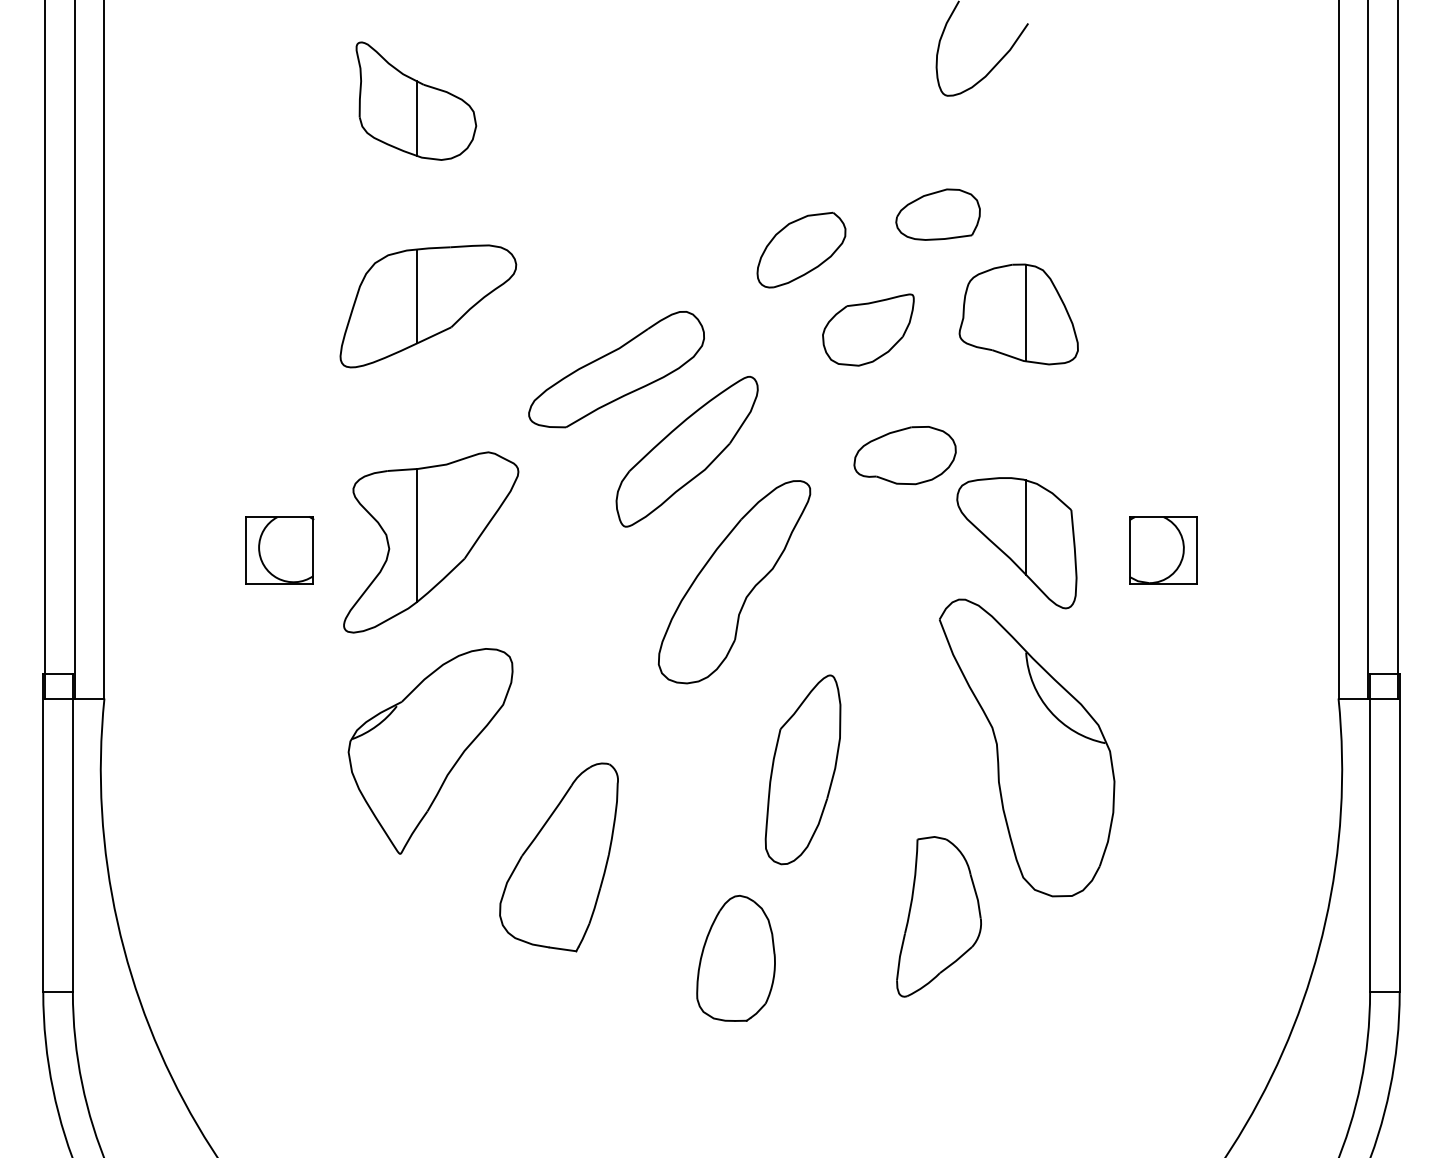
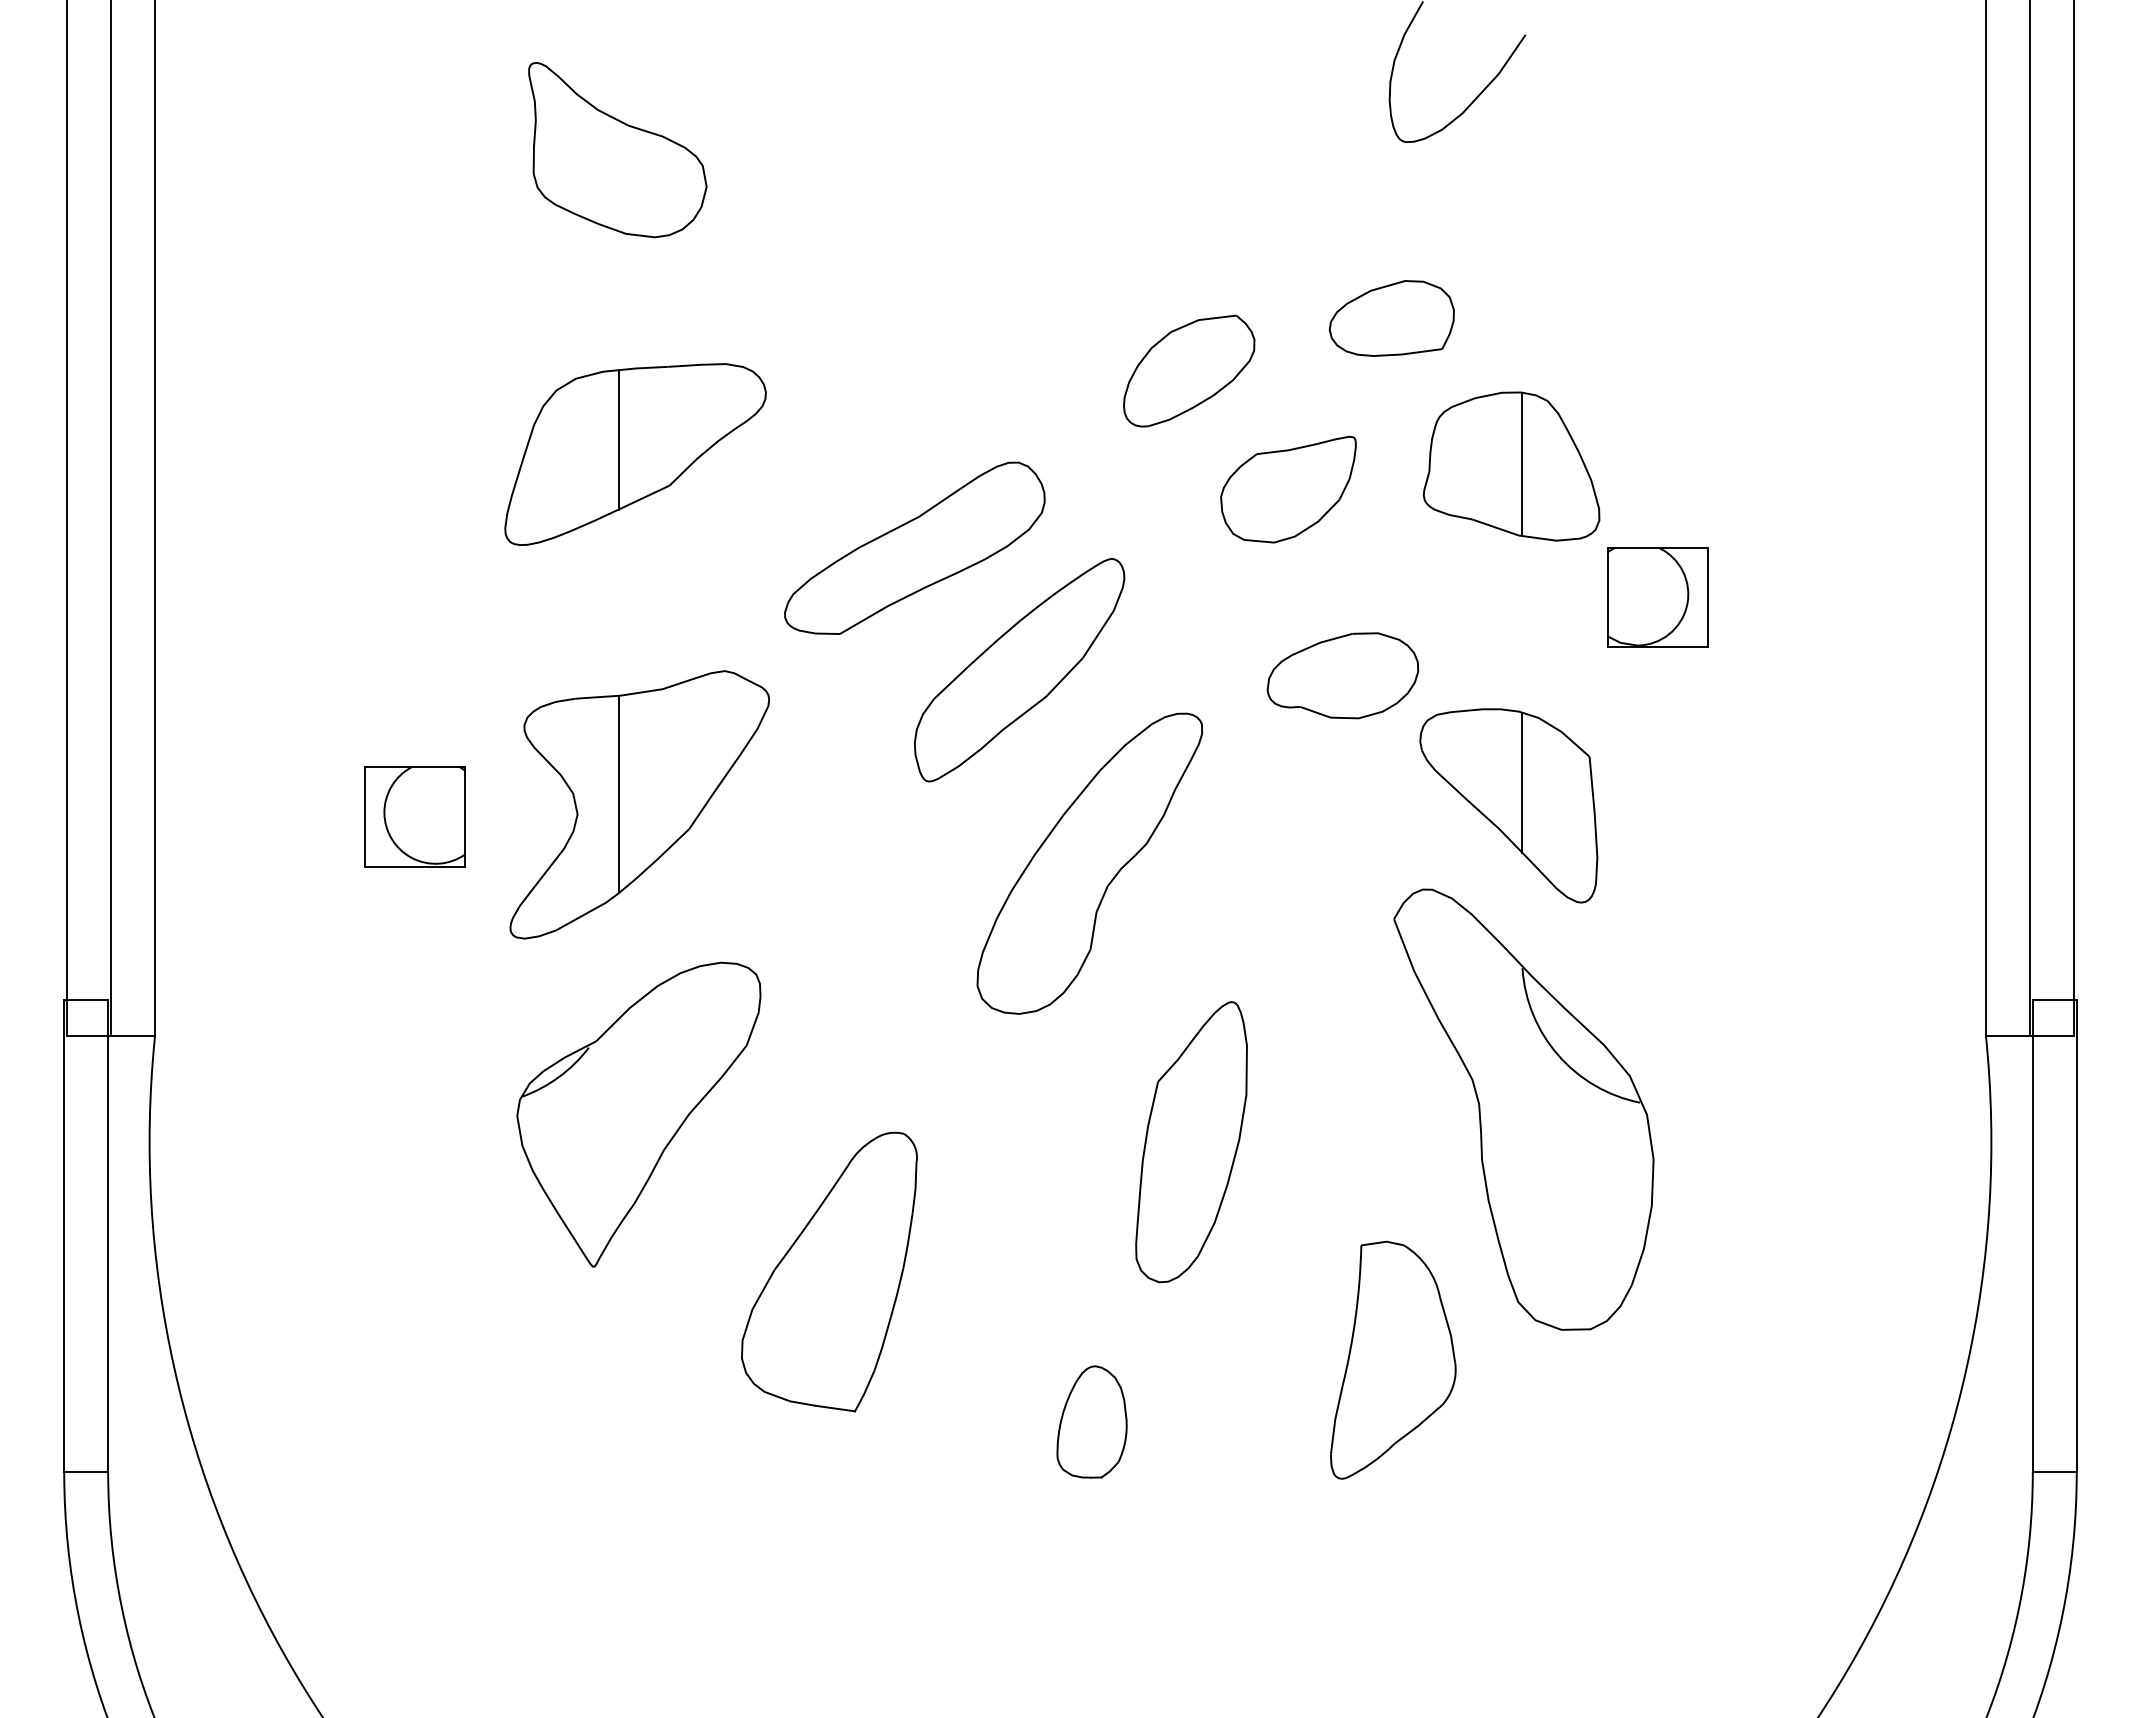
line: (417, 118) -> (619, 175), removed
part: (1163, 550) -> (1658, 597), moved
part: (735, 958) -> (1091, 1422), size x0.6

